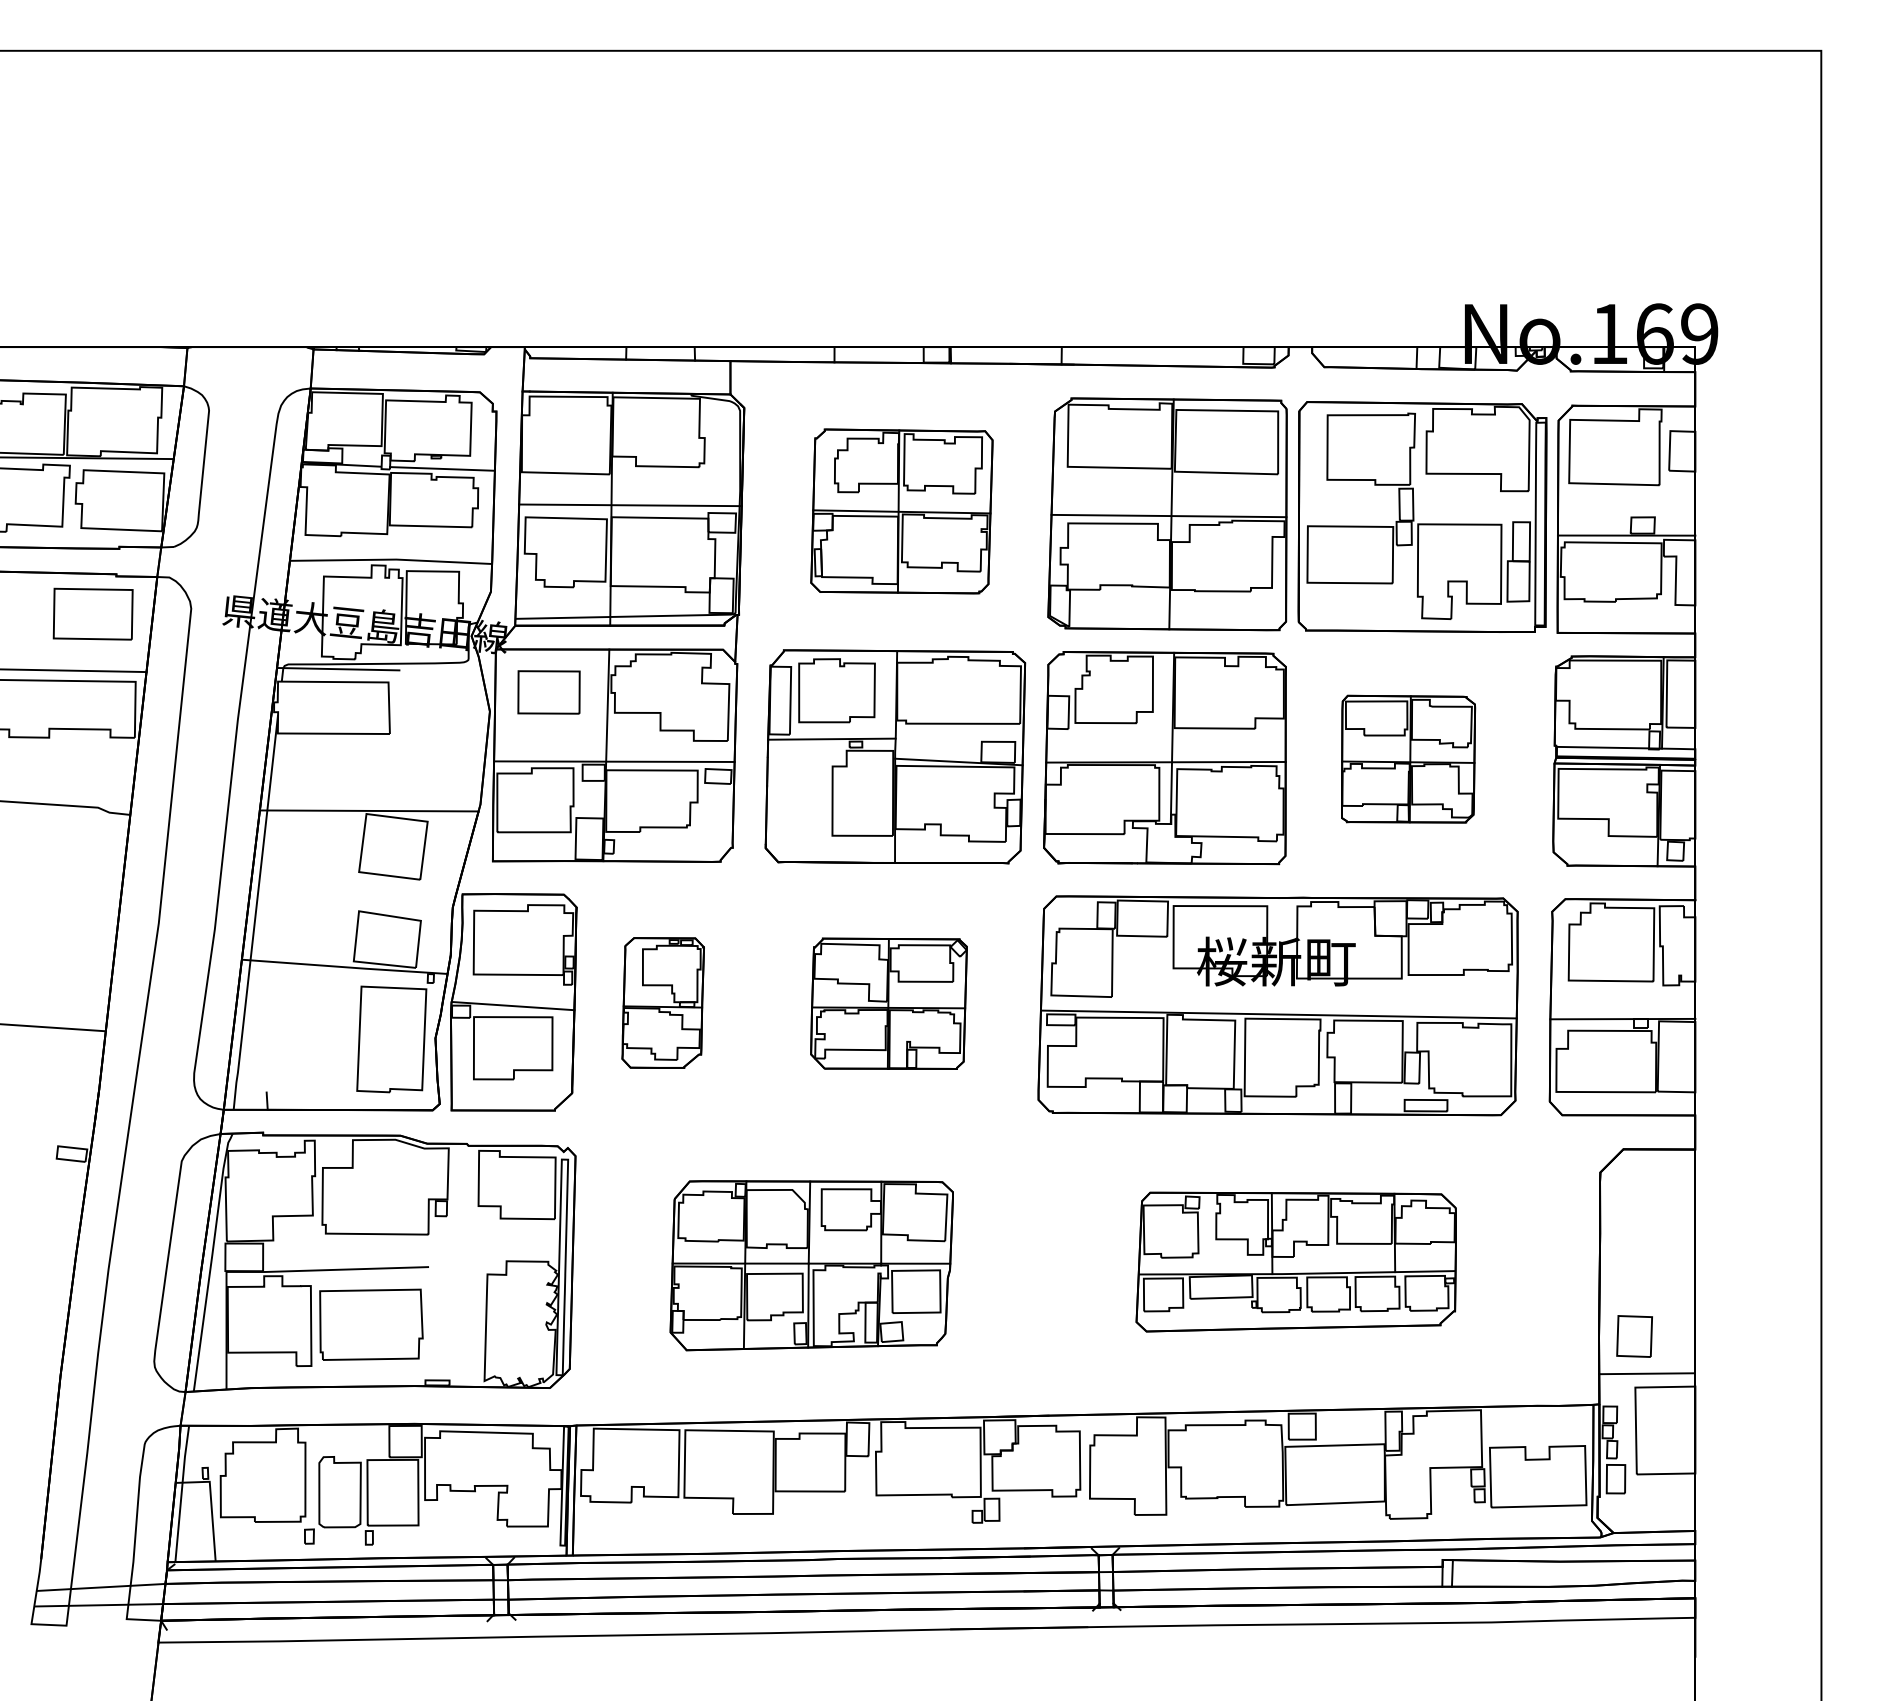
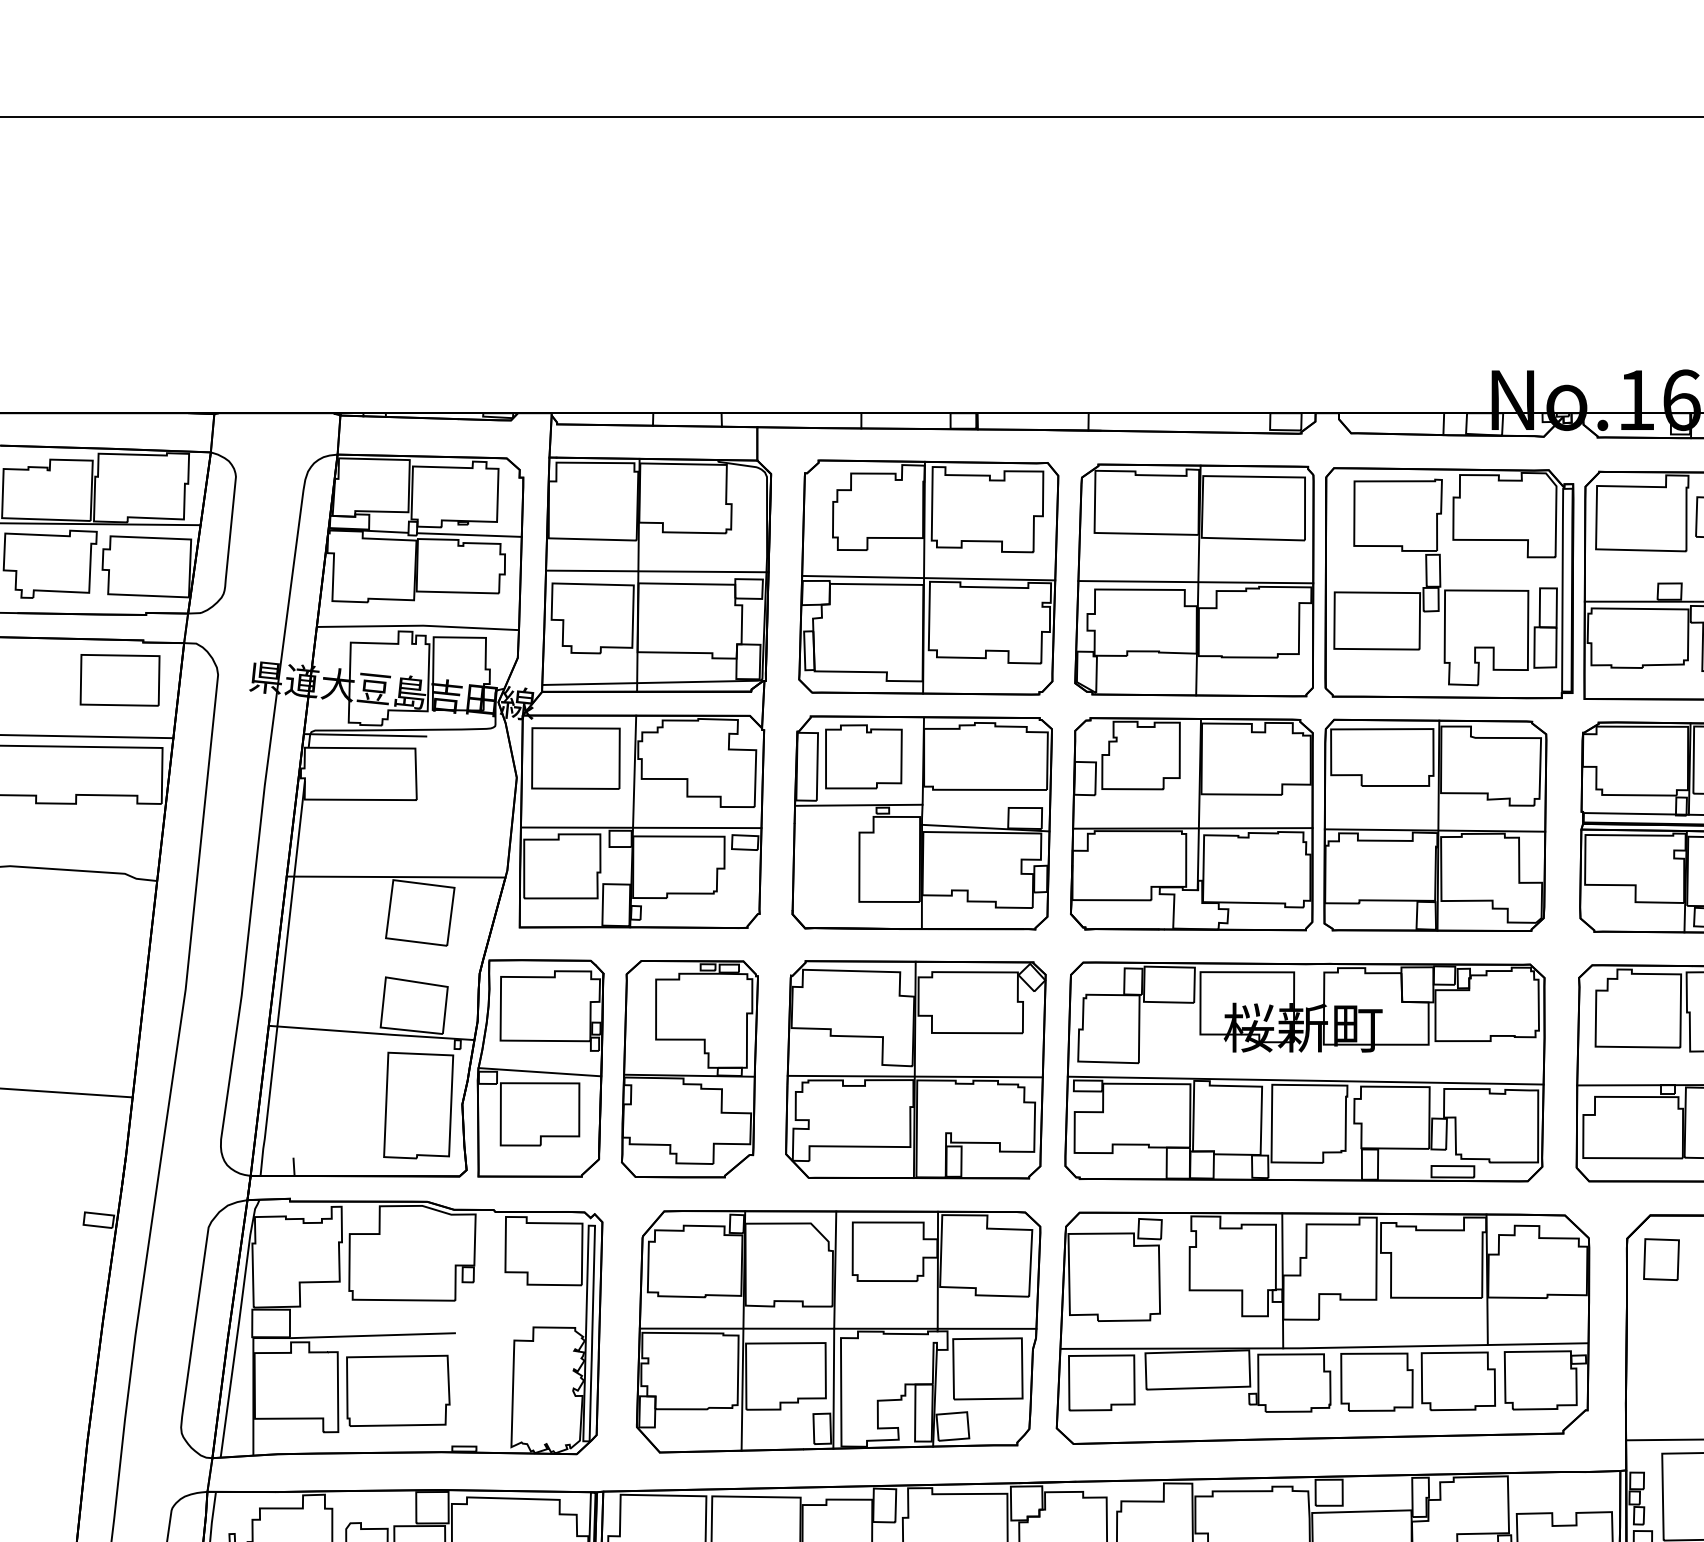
part: (901, 511) -> (928, 577), size x1.43
part: (548, 692) -> (575, 758), size x1.43
part: (1408, 758) -> (1435, 824), size x1.67
part: (663, 1002) -> (690, 1068), size x1.67
part: (888, 1003) -> (915, 1069), size x1.67
part: (1296, 1261) -> (1323, 1327), size x1.67
part: (811, 1265) -> (838, 1331), size x1.43
part: (1634, 1336) -> (1661, 1259), moved

